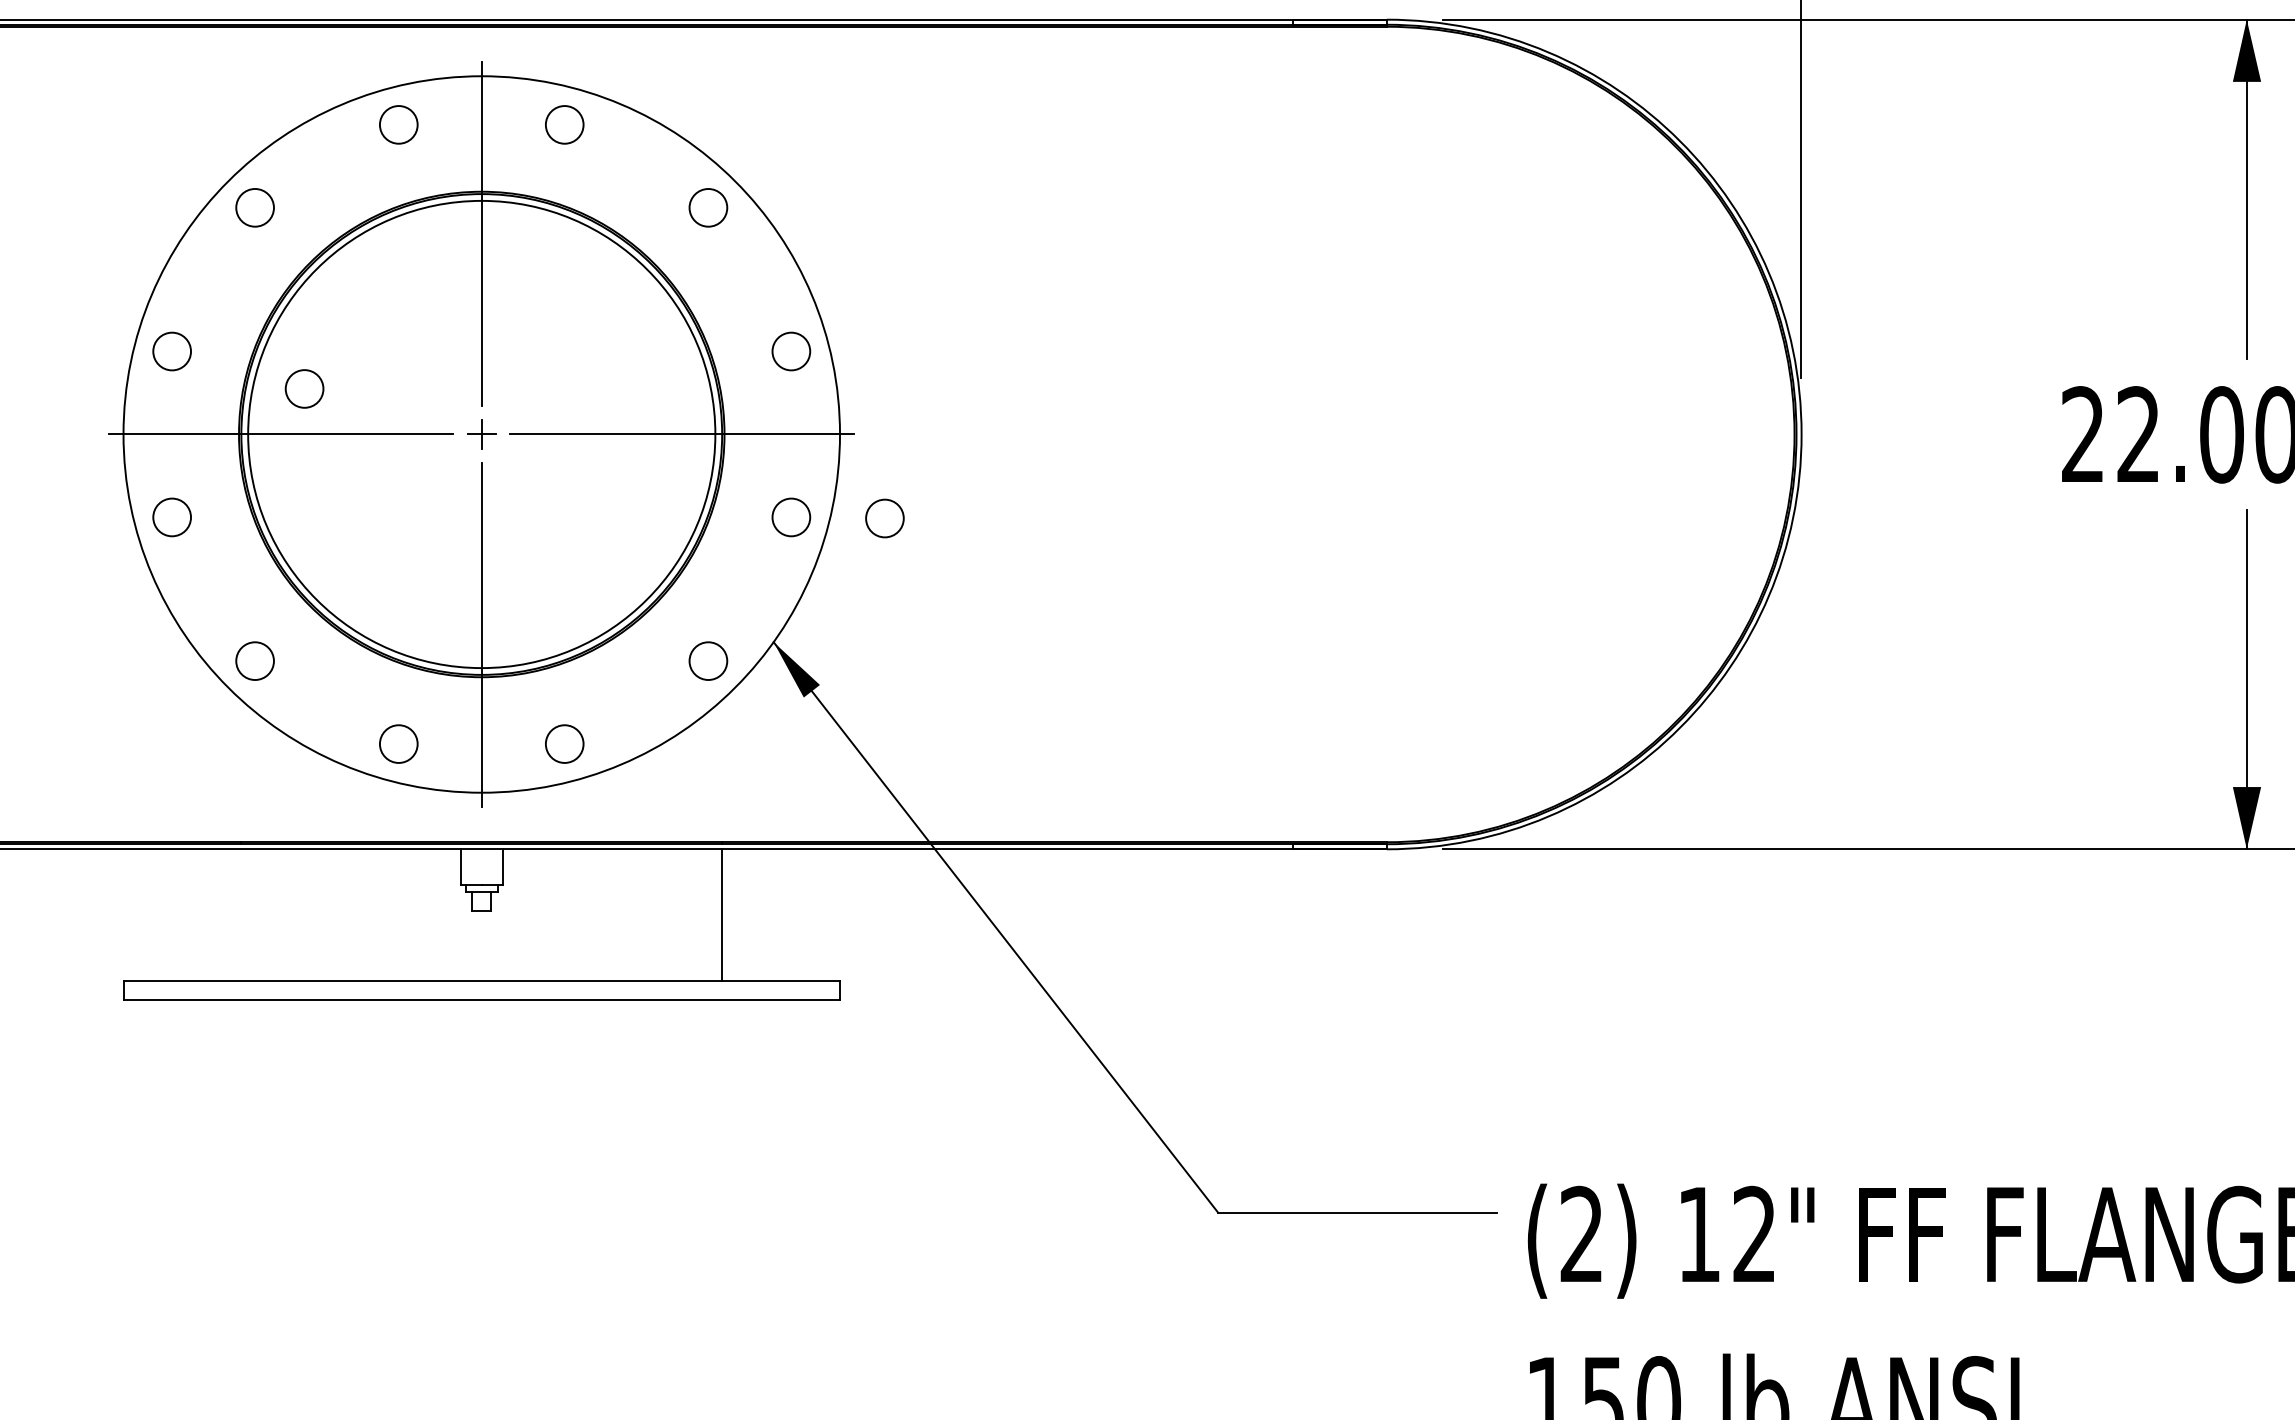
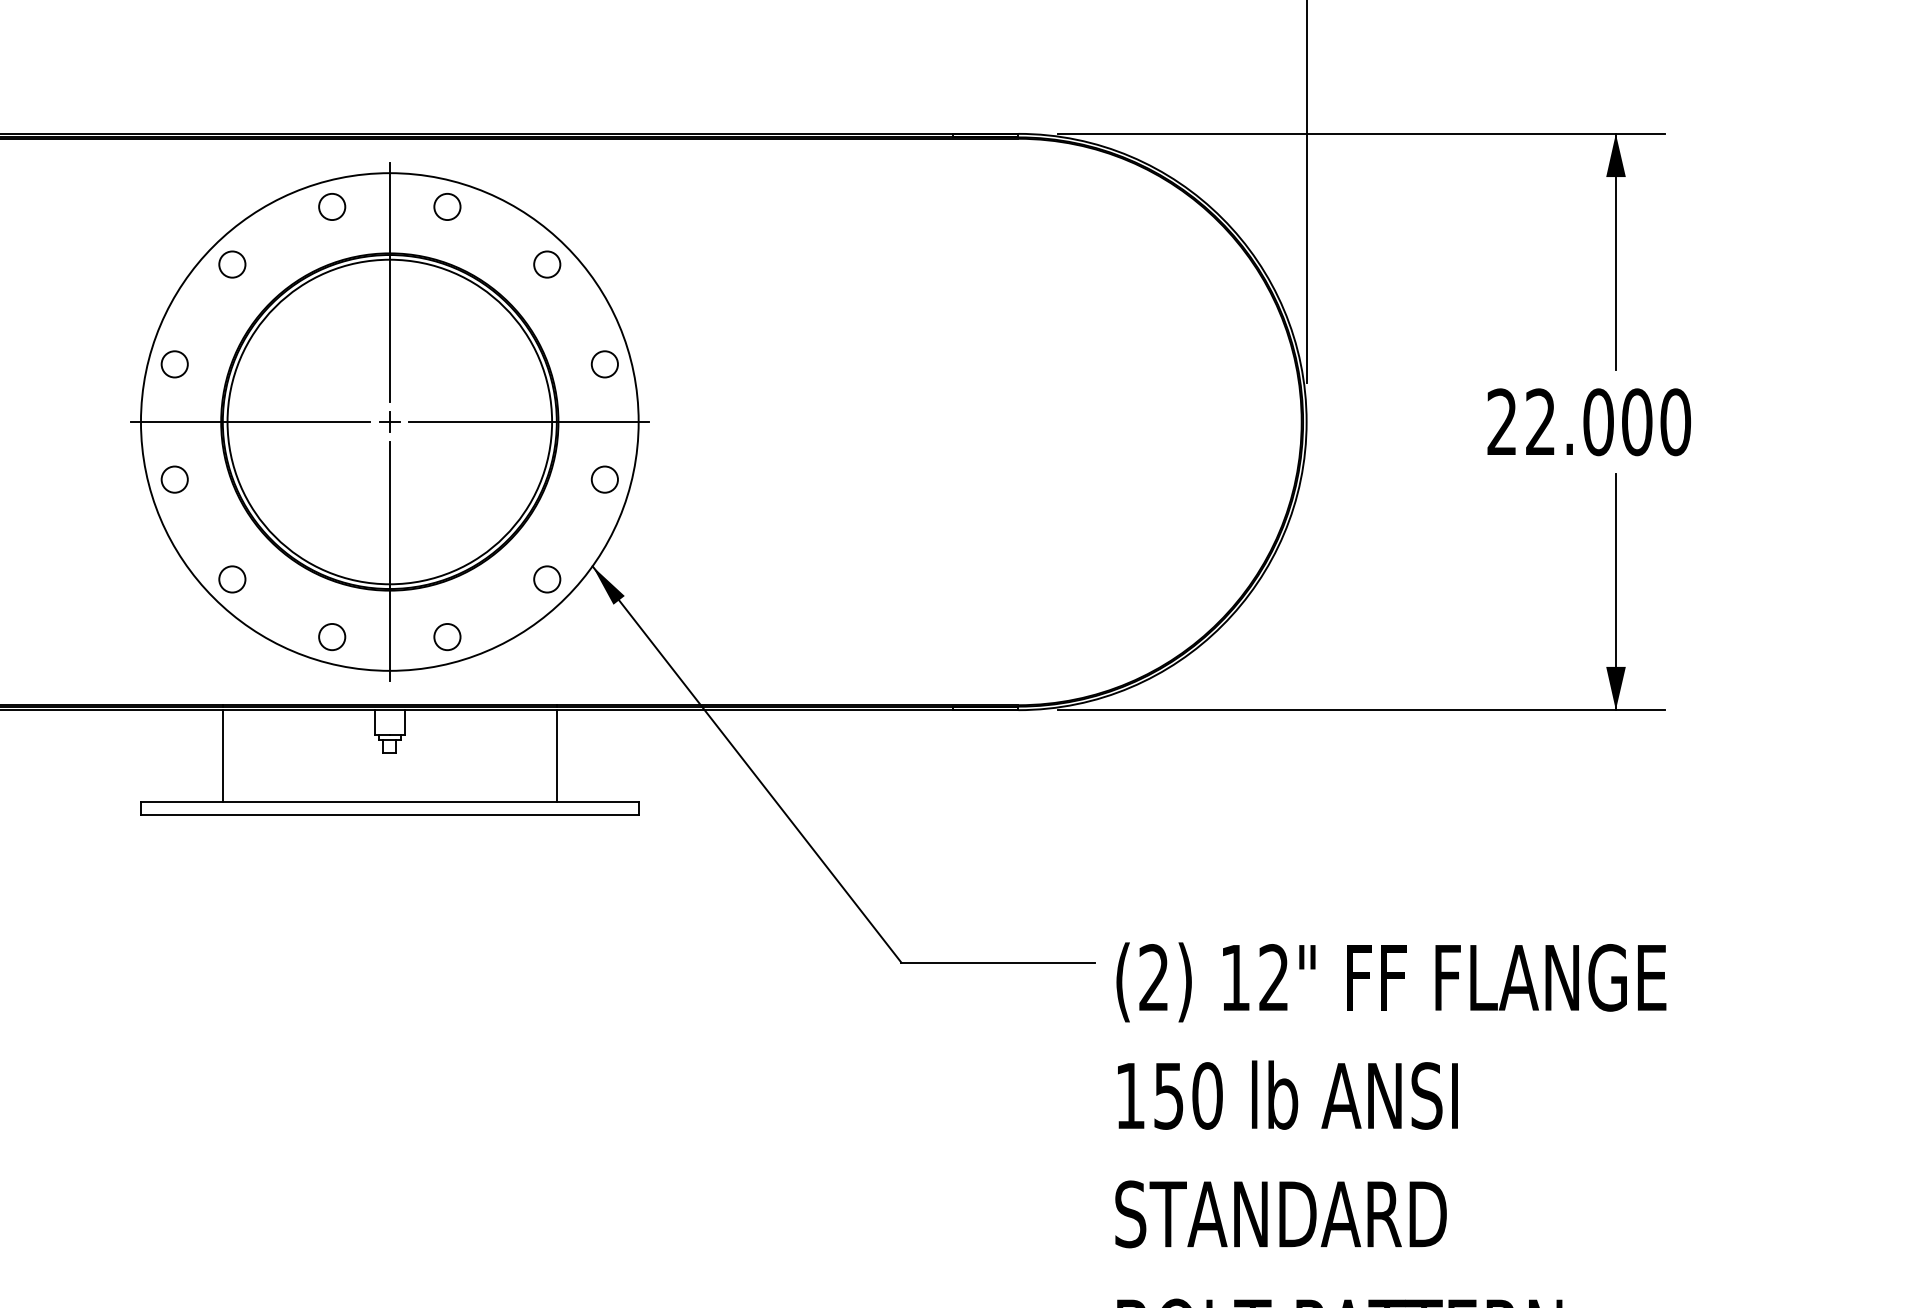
circle: (304, 389) -> (266, 390), removed
circle: (884, 518) -> (669, 480), removed
line: (240, 914) -> (222, 755), added

